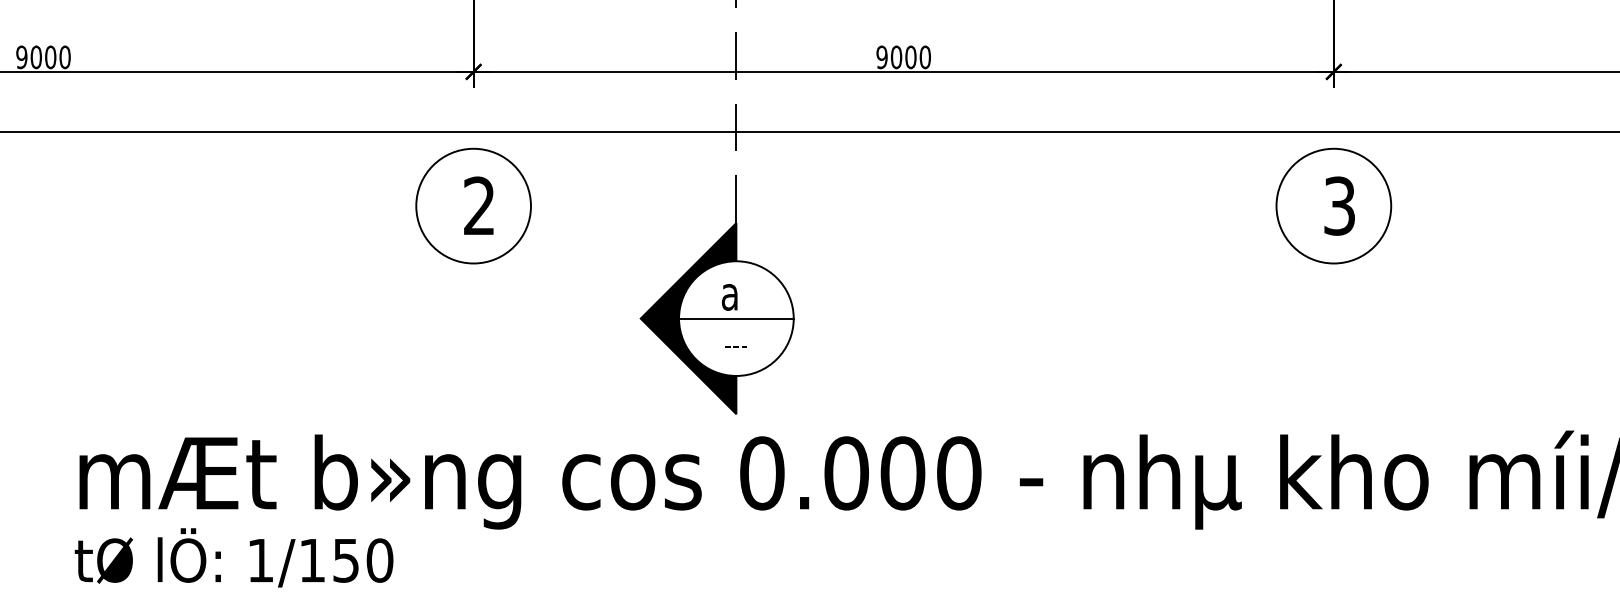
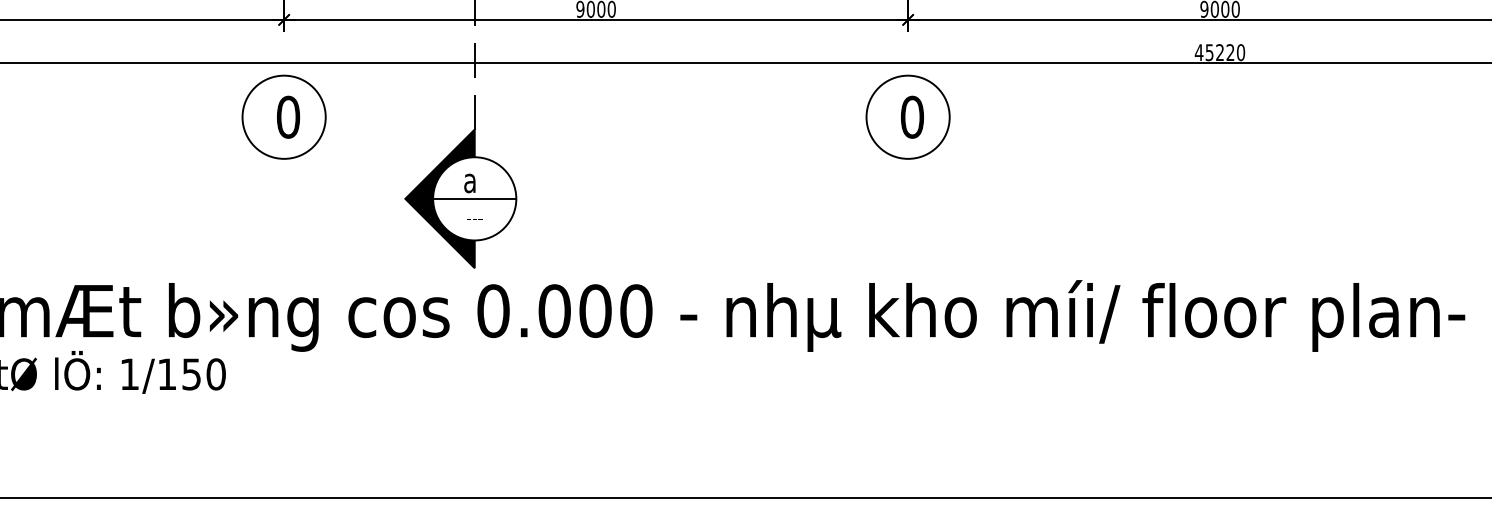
text: (479, 205) -> (288, 116), 2 -> 0
text: (1339, 205) -> (912, 116), 3 -> 0

